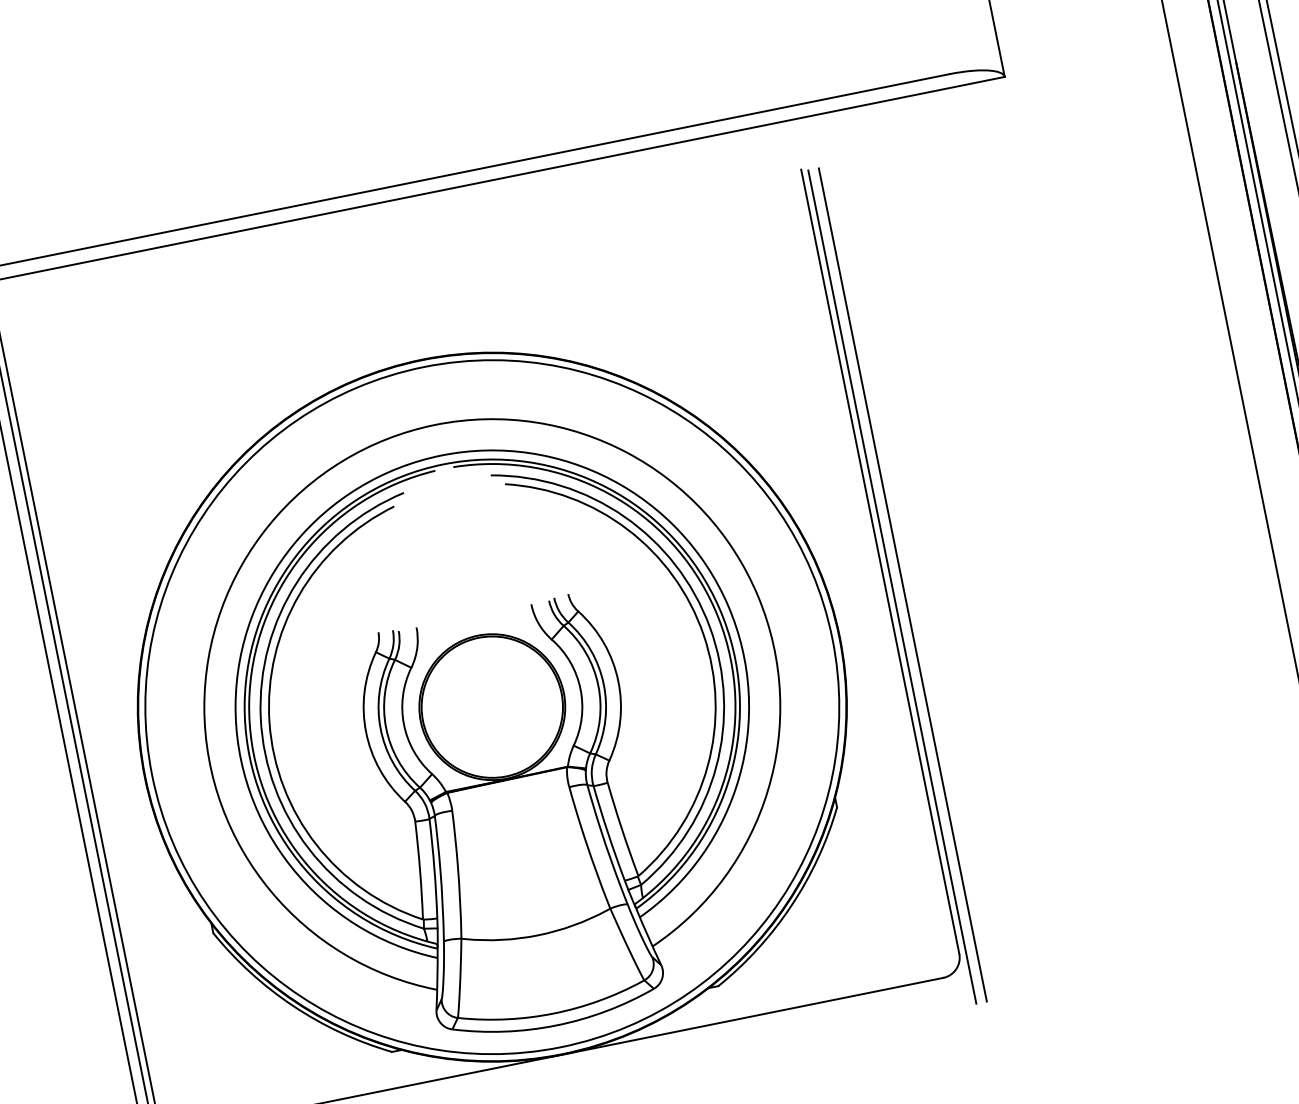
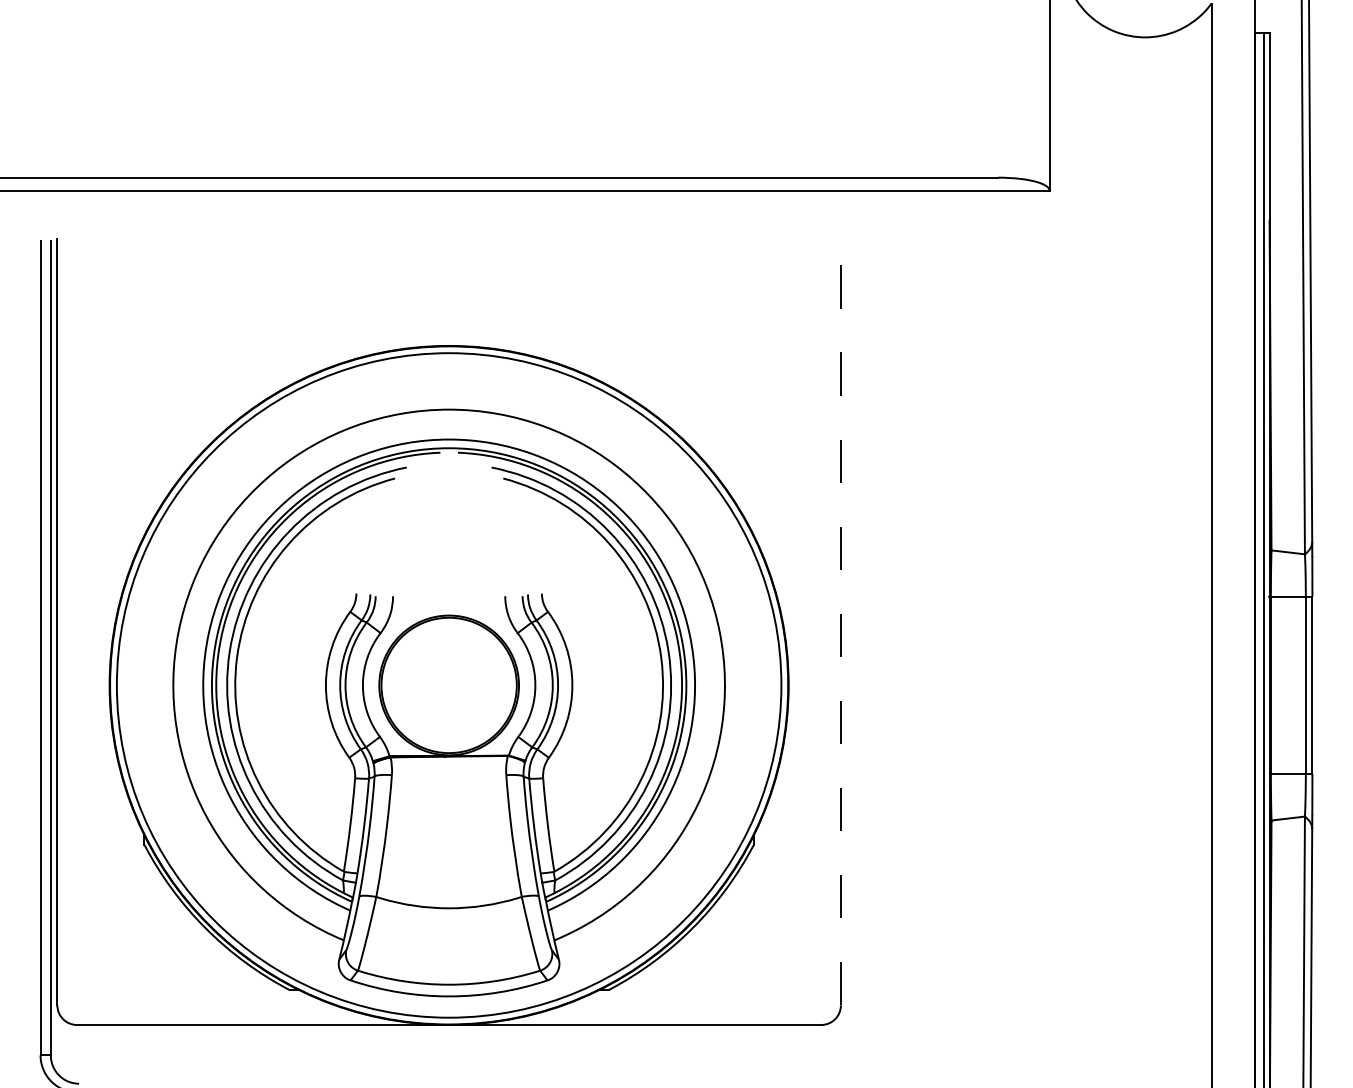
line: (879, 560) -> (840, 621), solid -> dashed
line: (902, 585) -> (857, 648), removed
line: (892, 587) -> (847, 648), removed

